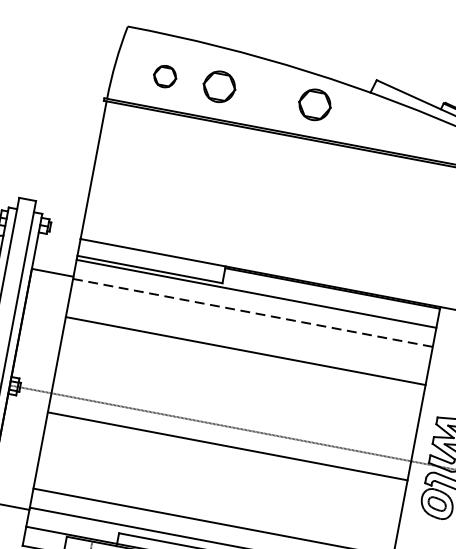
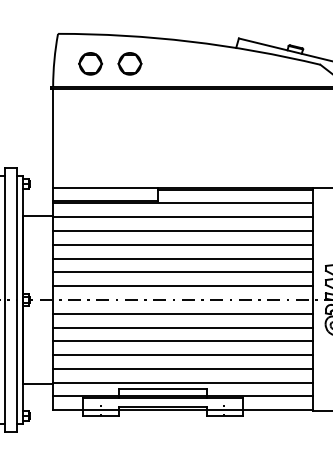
part: (164, 76) -> (90, 63), size x1.43
part: (314, 104) -> (198, 63), removed
line: (253, 313) -> (183, 217), dashed -> solid
line: (249, 332) -> (183, 231), added
line: (242, 370) -> (183, 258), added
line: (238, 389) -> (183, 272), added
line: (235, 408) -> (183, 286), added
line: (224, 465) -> (183, 327), added
line: (220, 484) -> (183, 341), added
line: (217, 504) -> (183, 355), added

